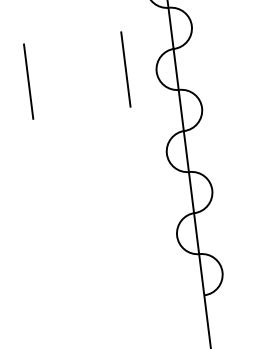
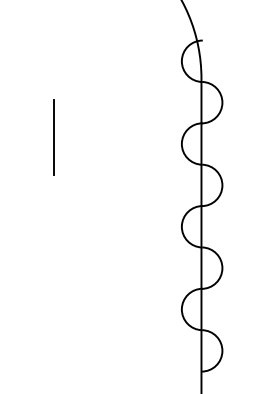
line: (125, 69) -> (151, 137), removed

